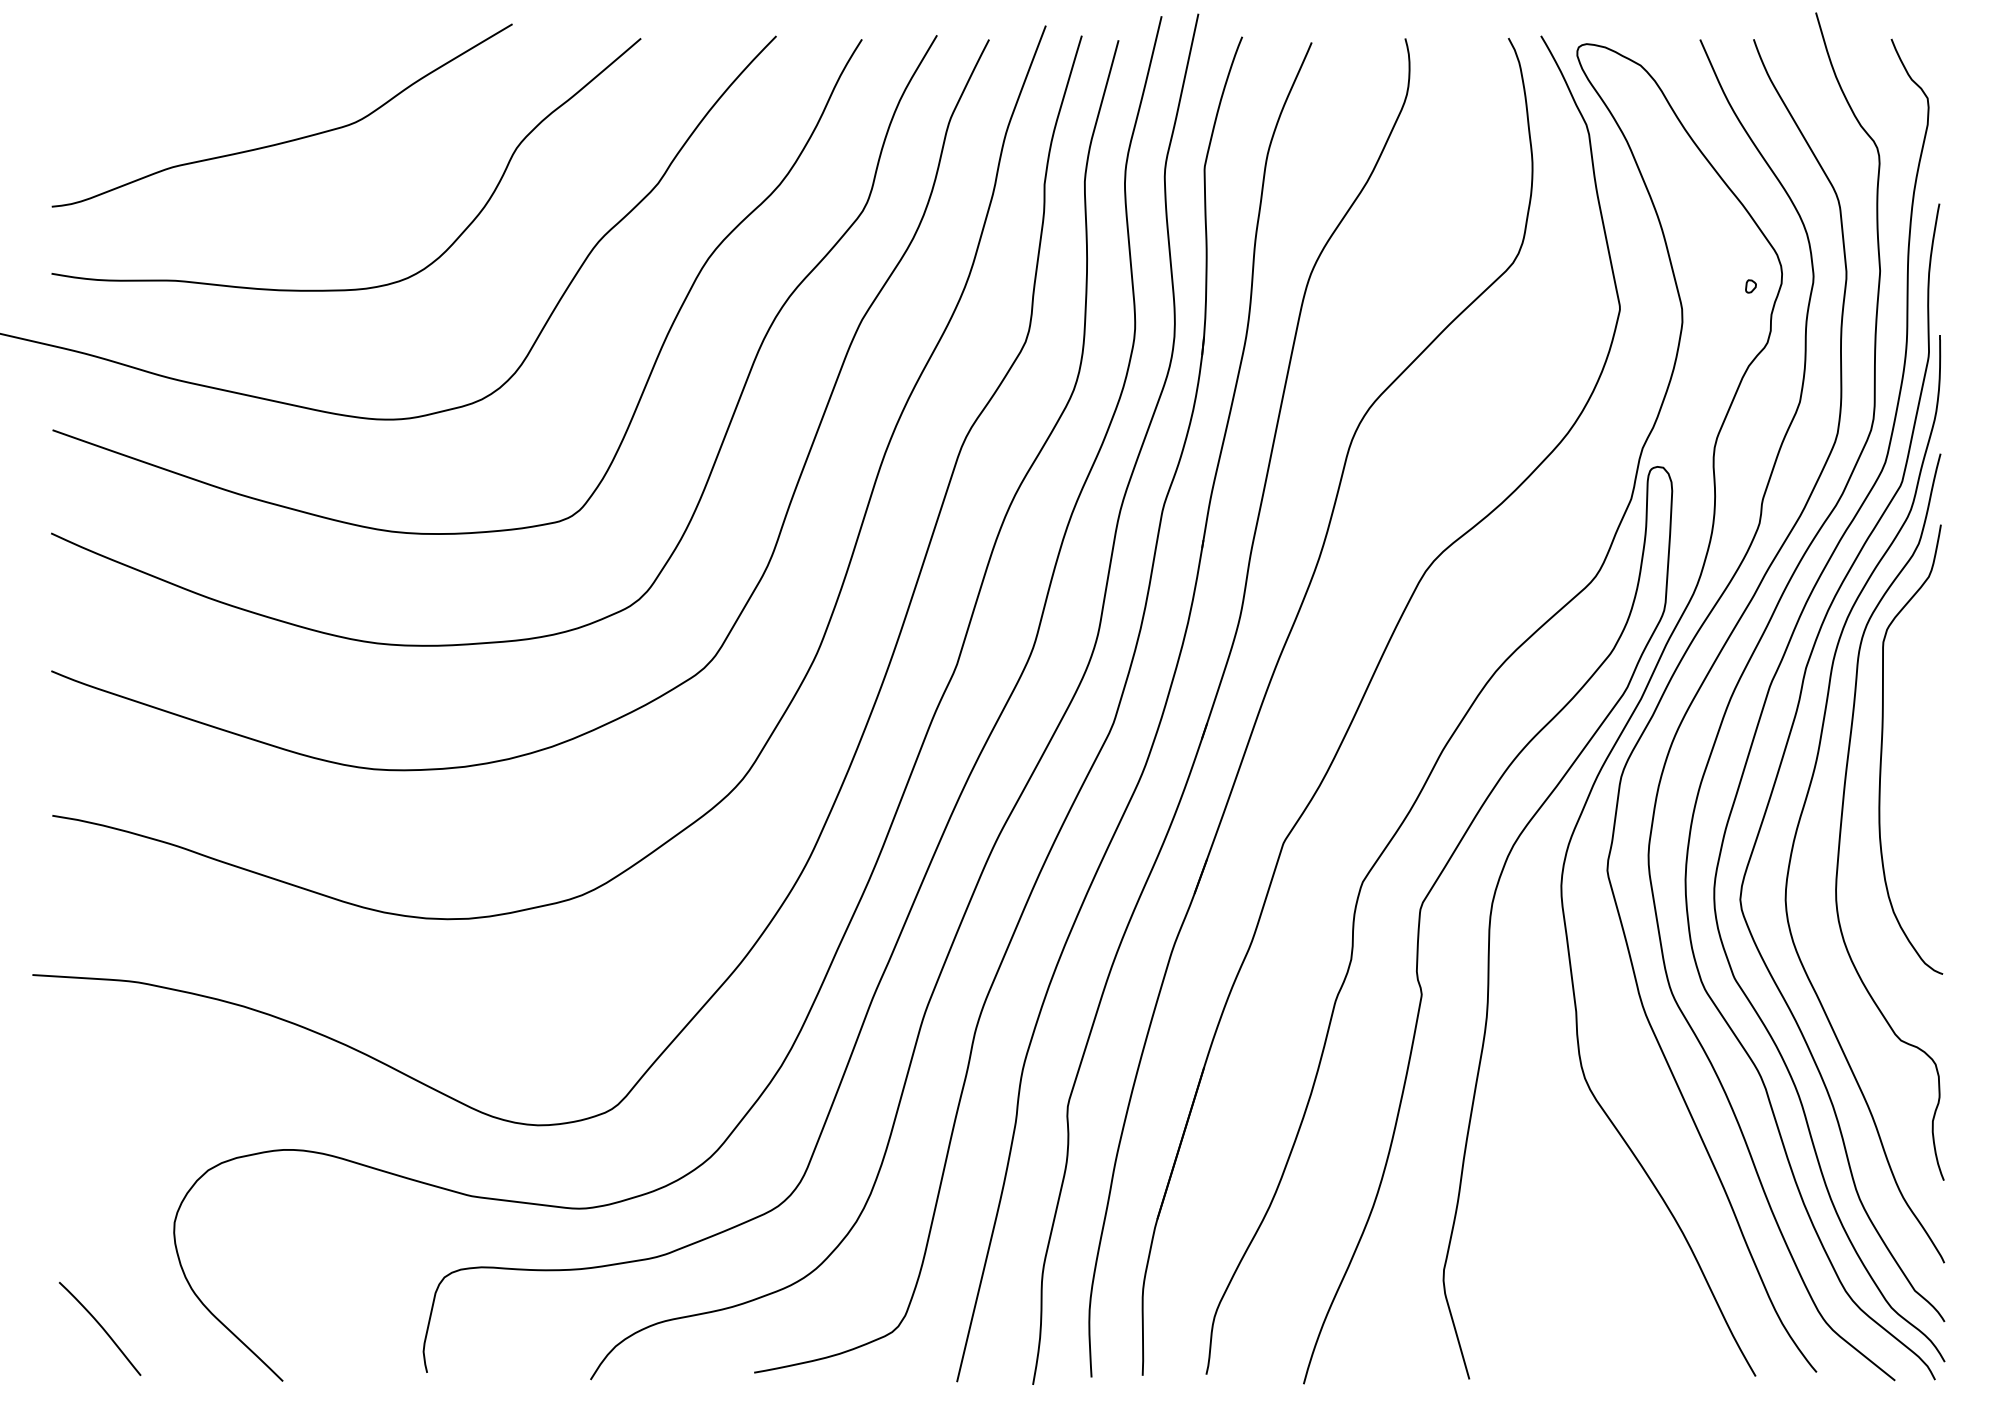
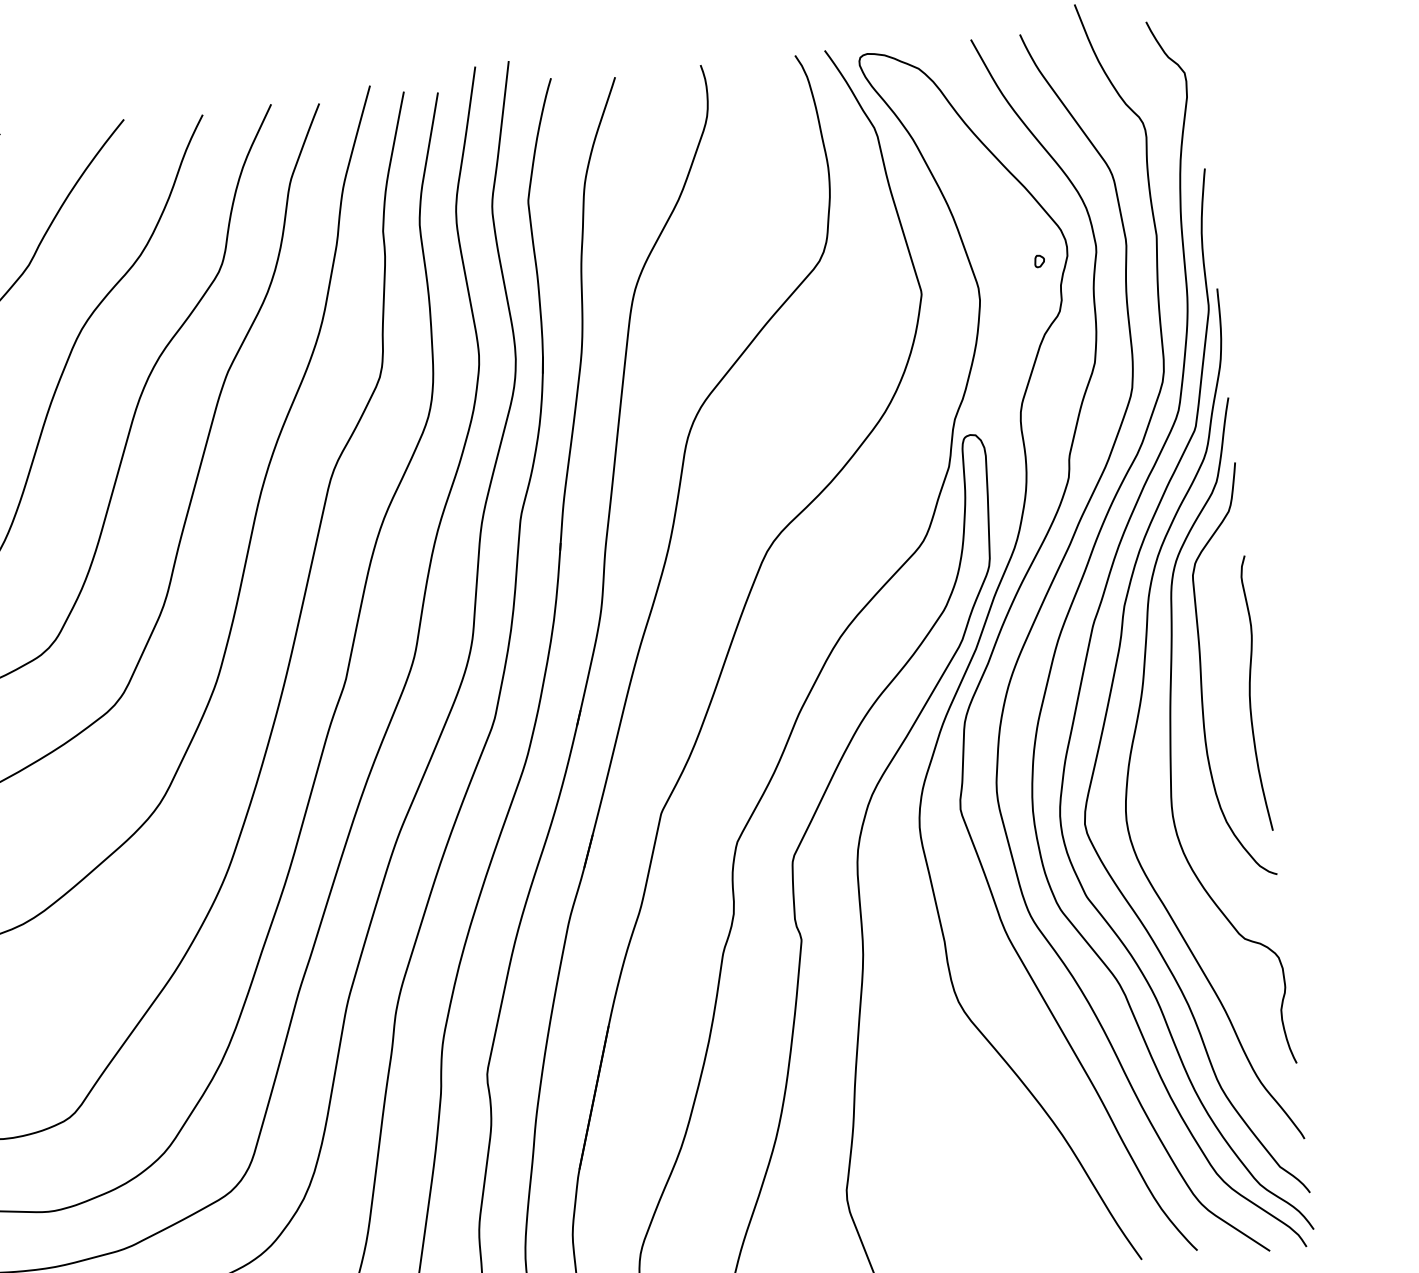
part: (1936, 776) -> (1253, 693), added

